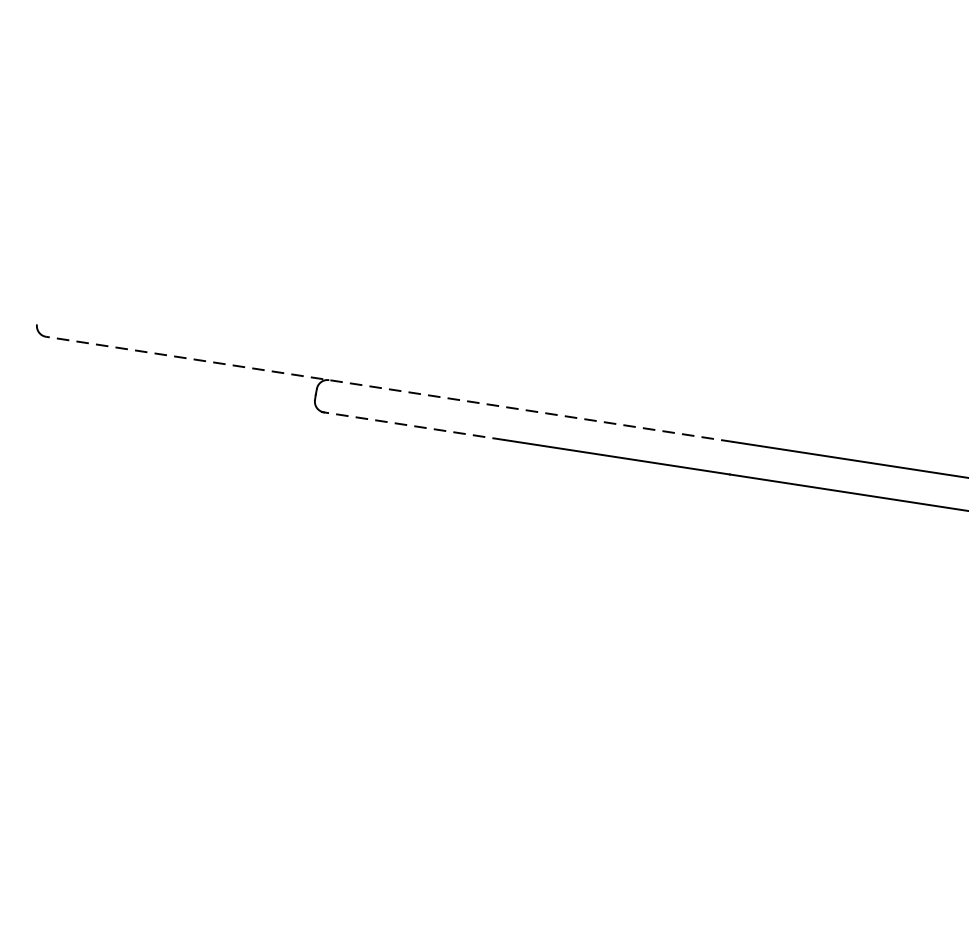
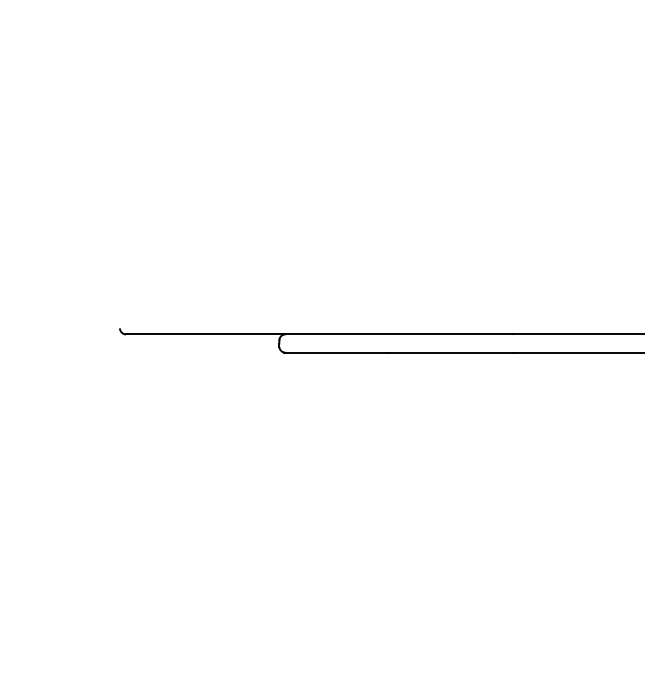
line: (389, 389) -> (319, 334), dashed -> solid
line: (414, 426) -> (336, 352), dashed -> solid

